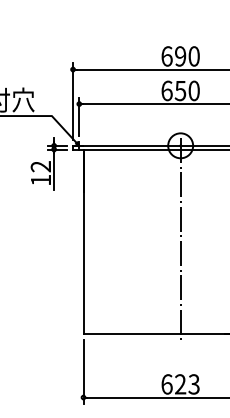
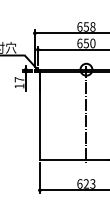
text: (187, 55) -> (89, 26), 690 -> 658
text: (40, 166) -> (19, 79), 12 -> 17

